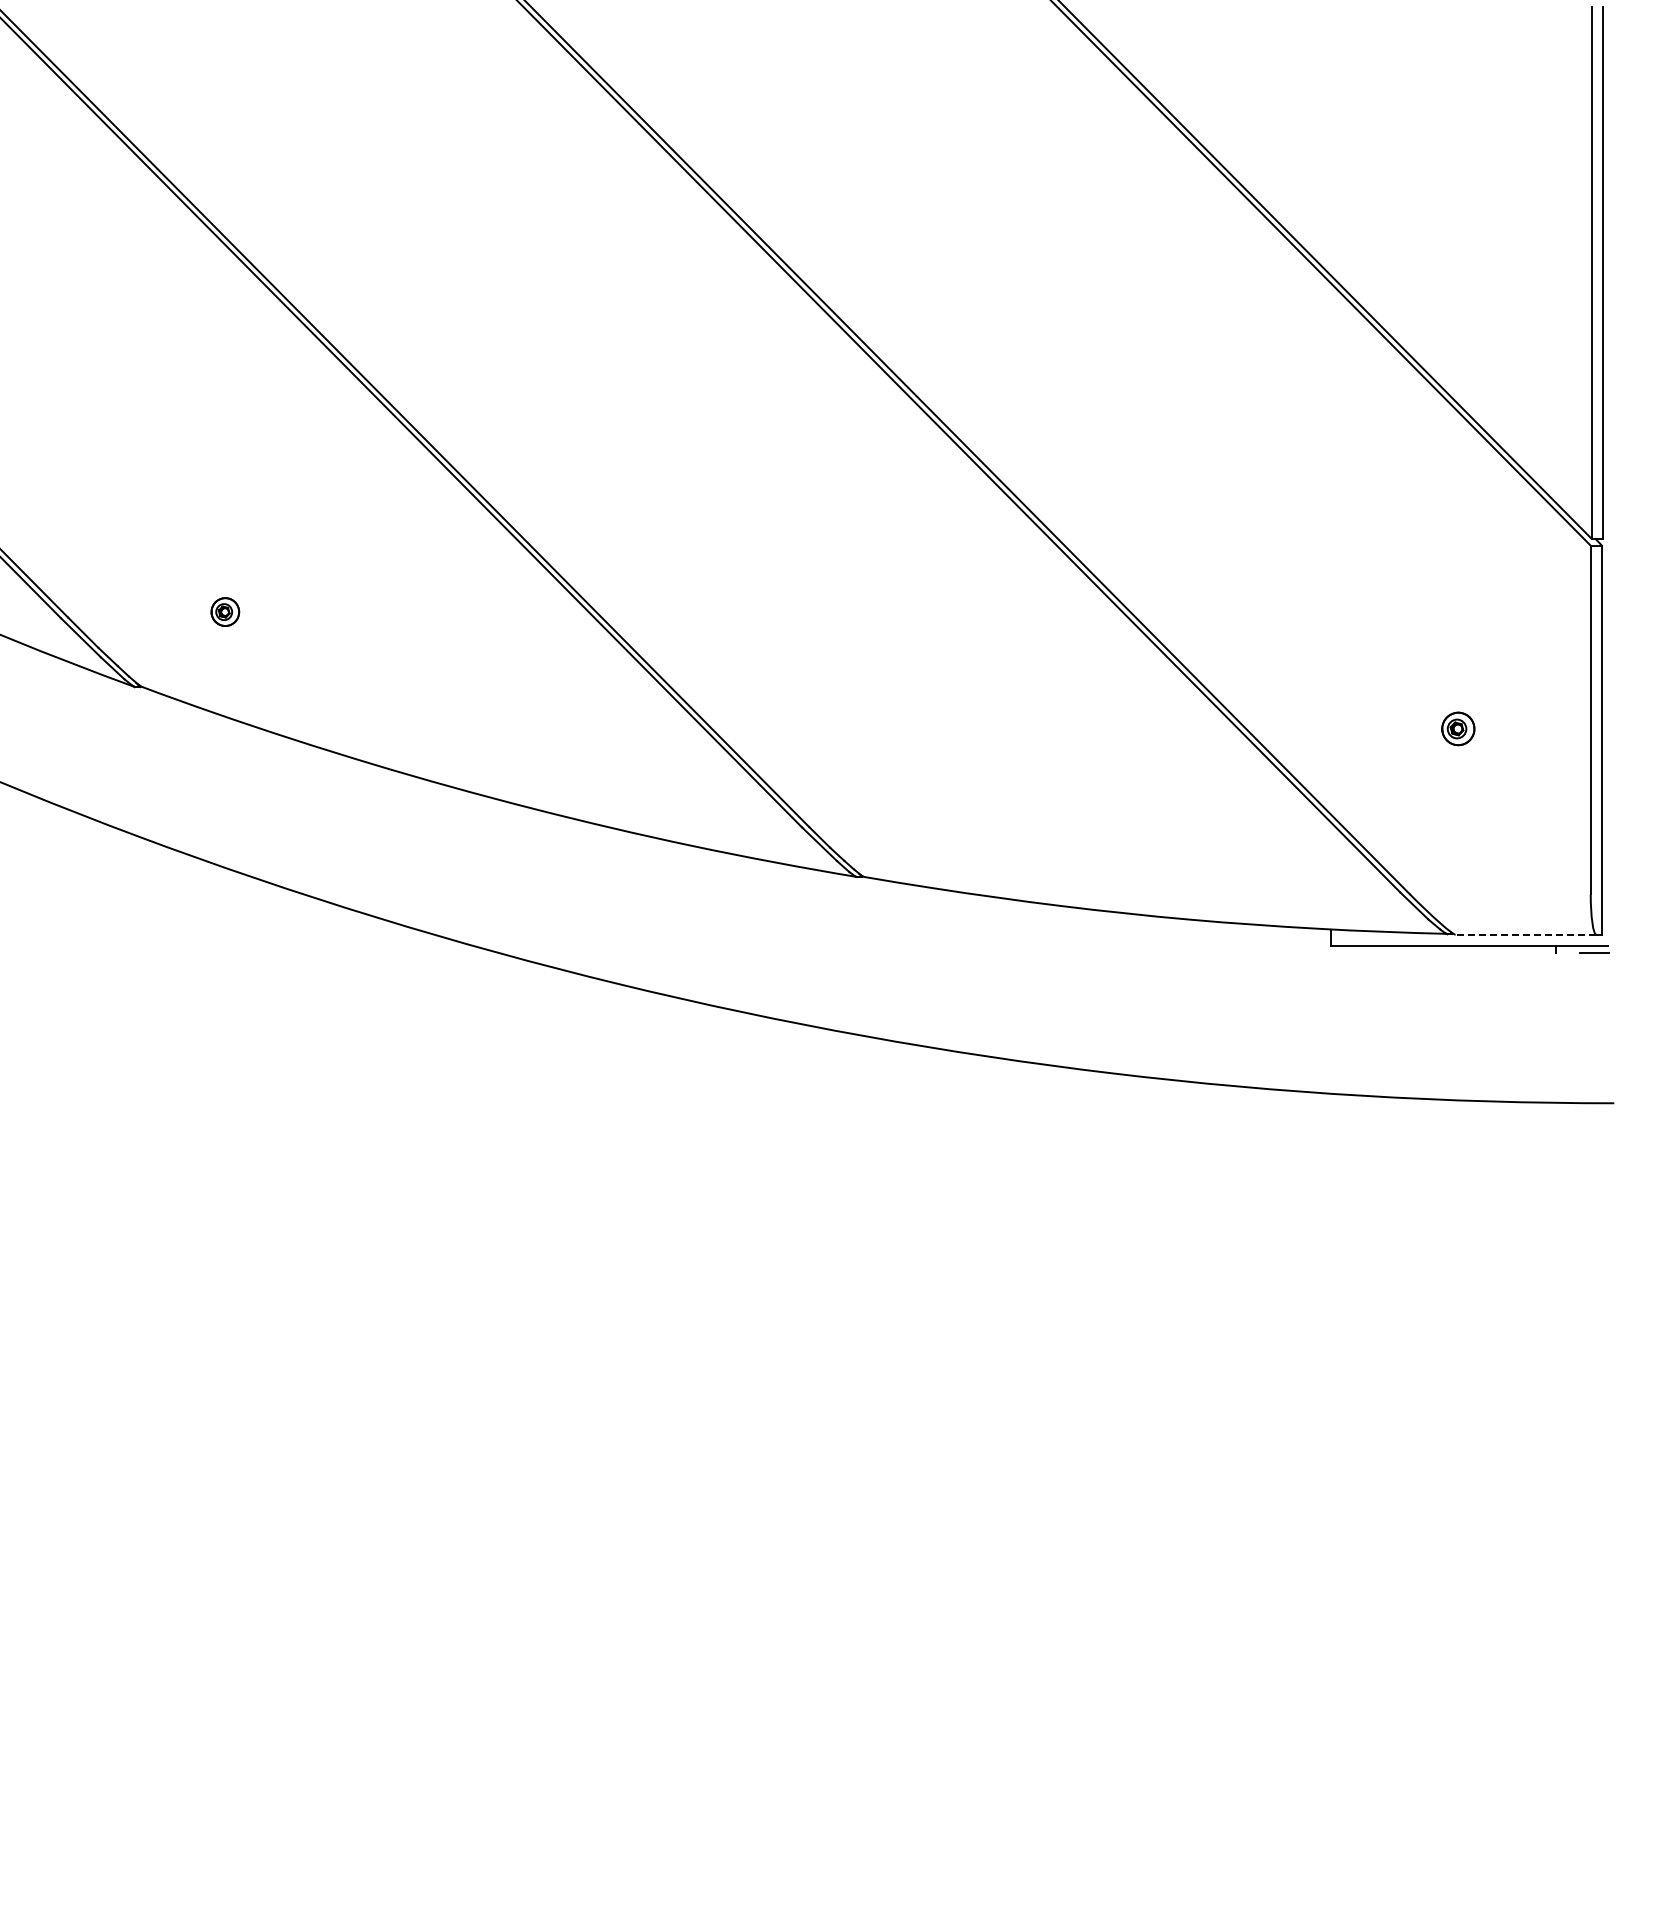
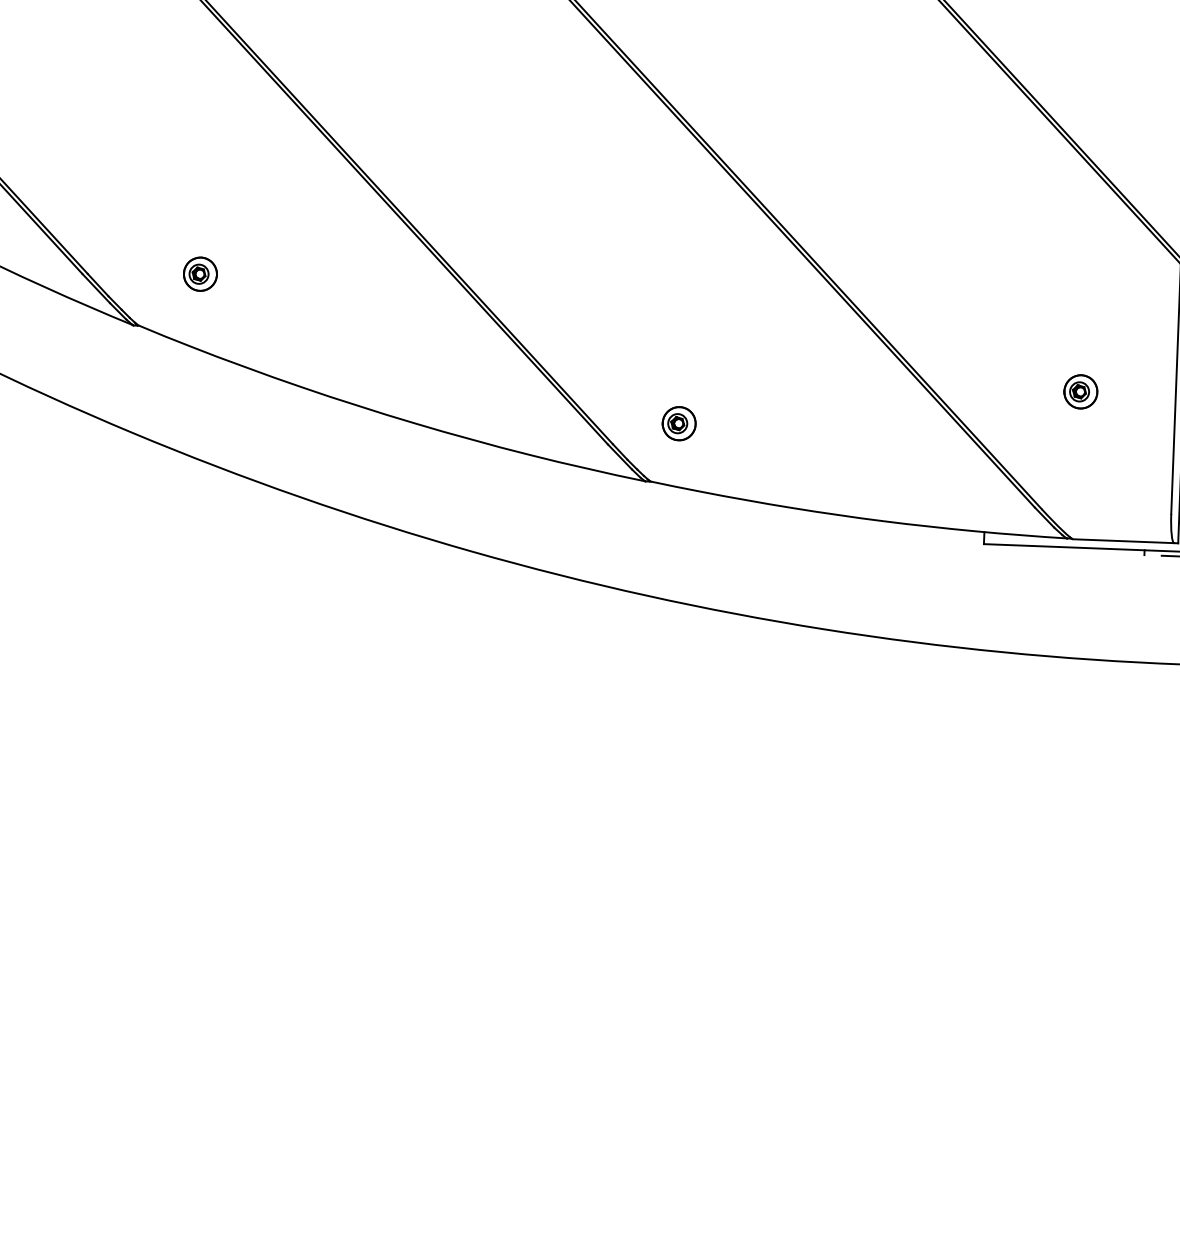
part: (225, 611) -> (200, 273), size x1.67
part: (1458, 728) -> (1081, 391), size x1.43
part: (900, 794) -> (679, 423), added
line: (1525, 934) -> (1123, 541), dashed -> solid

